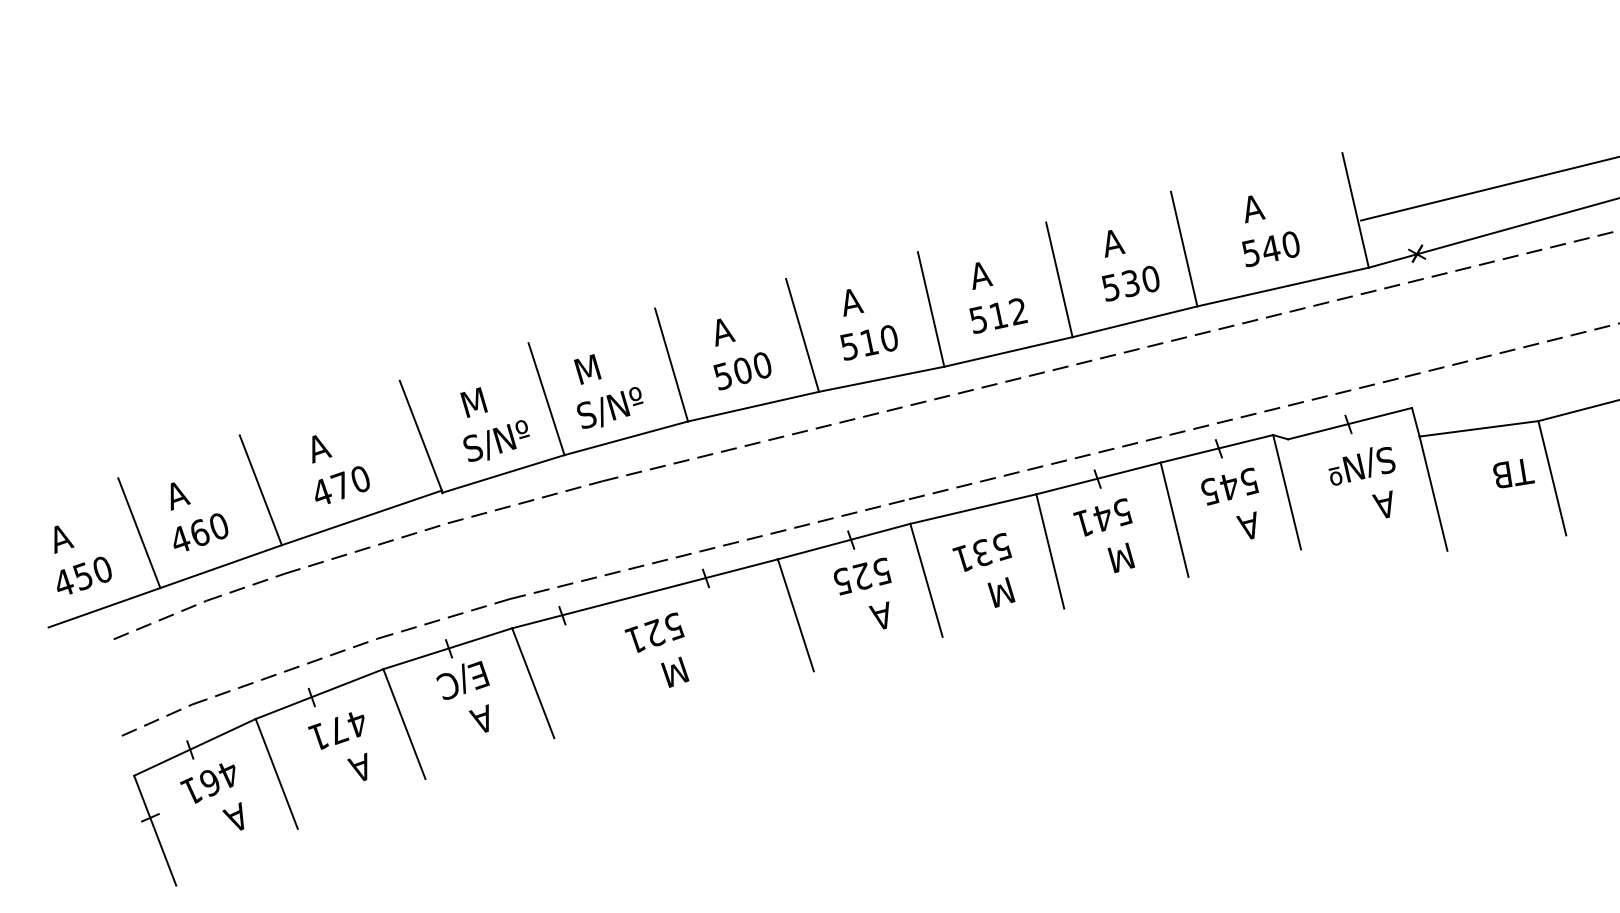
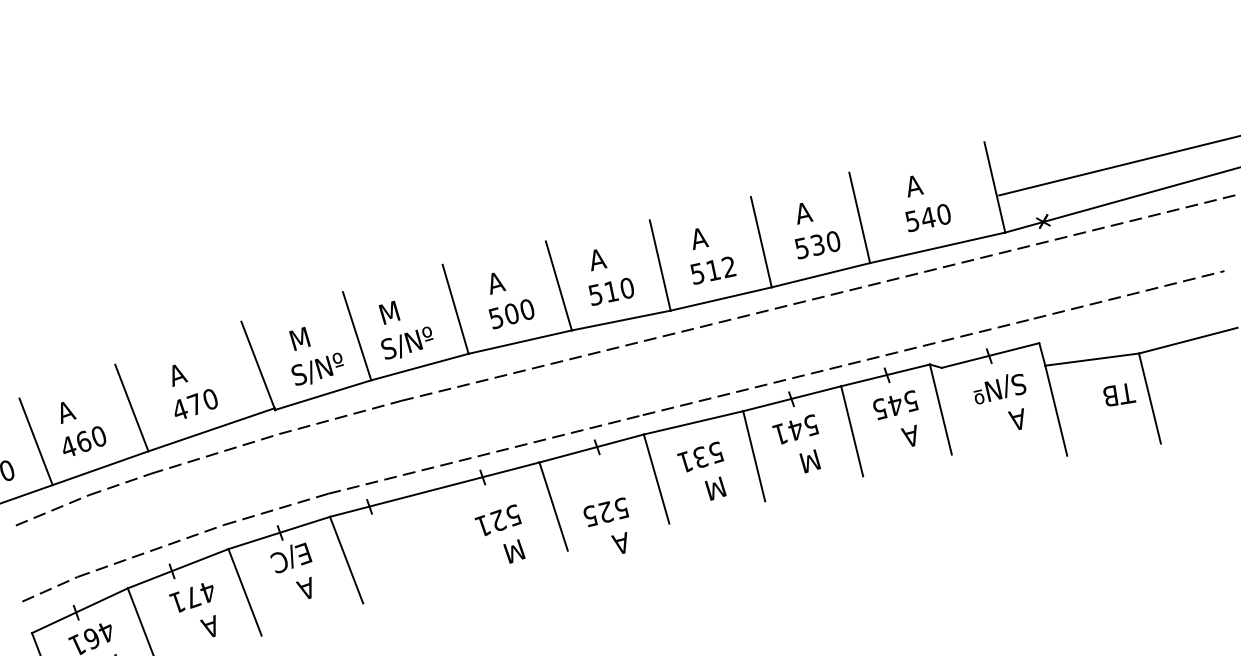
text: (862, 593) -> (606, 525), moved
text: (656, 649) -> (499, 533), moved

